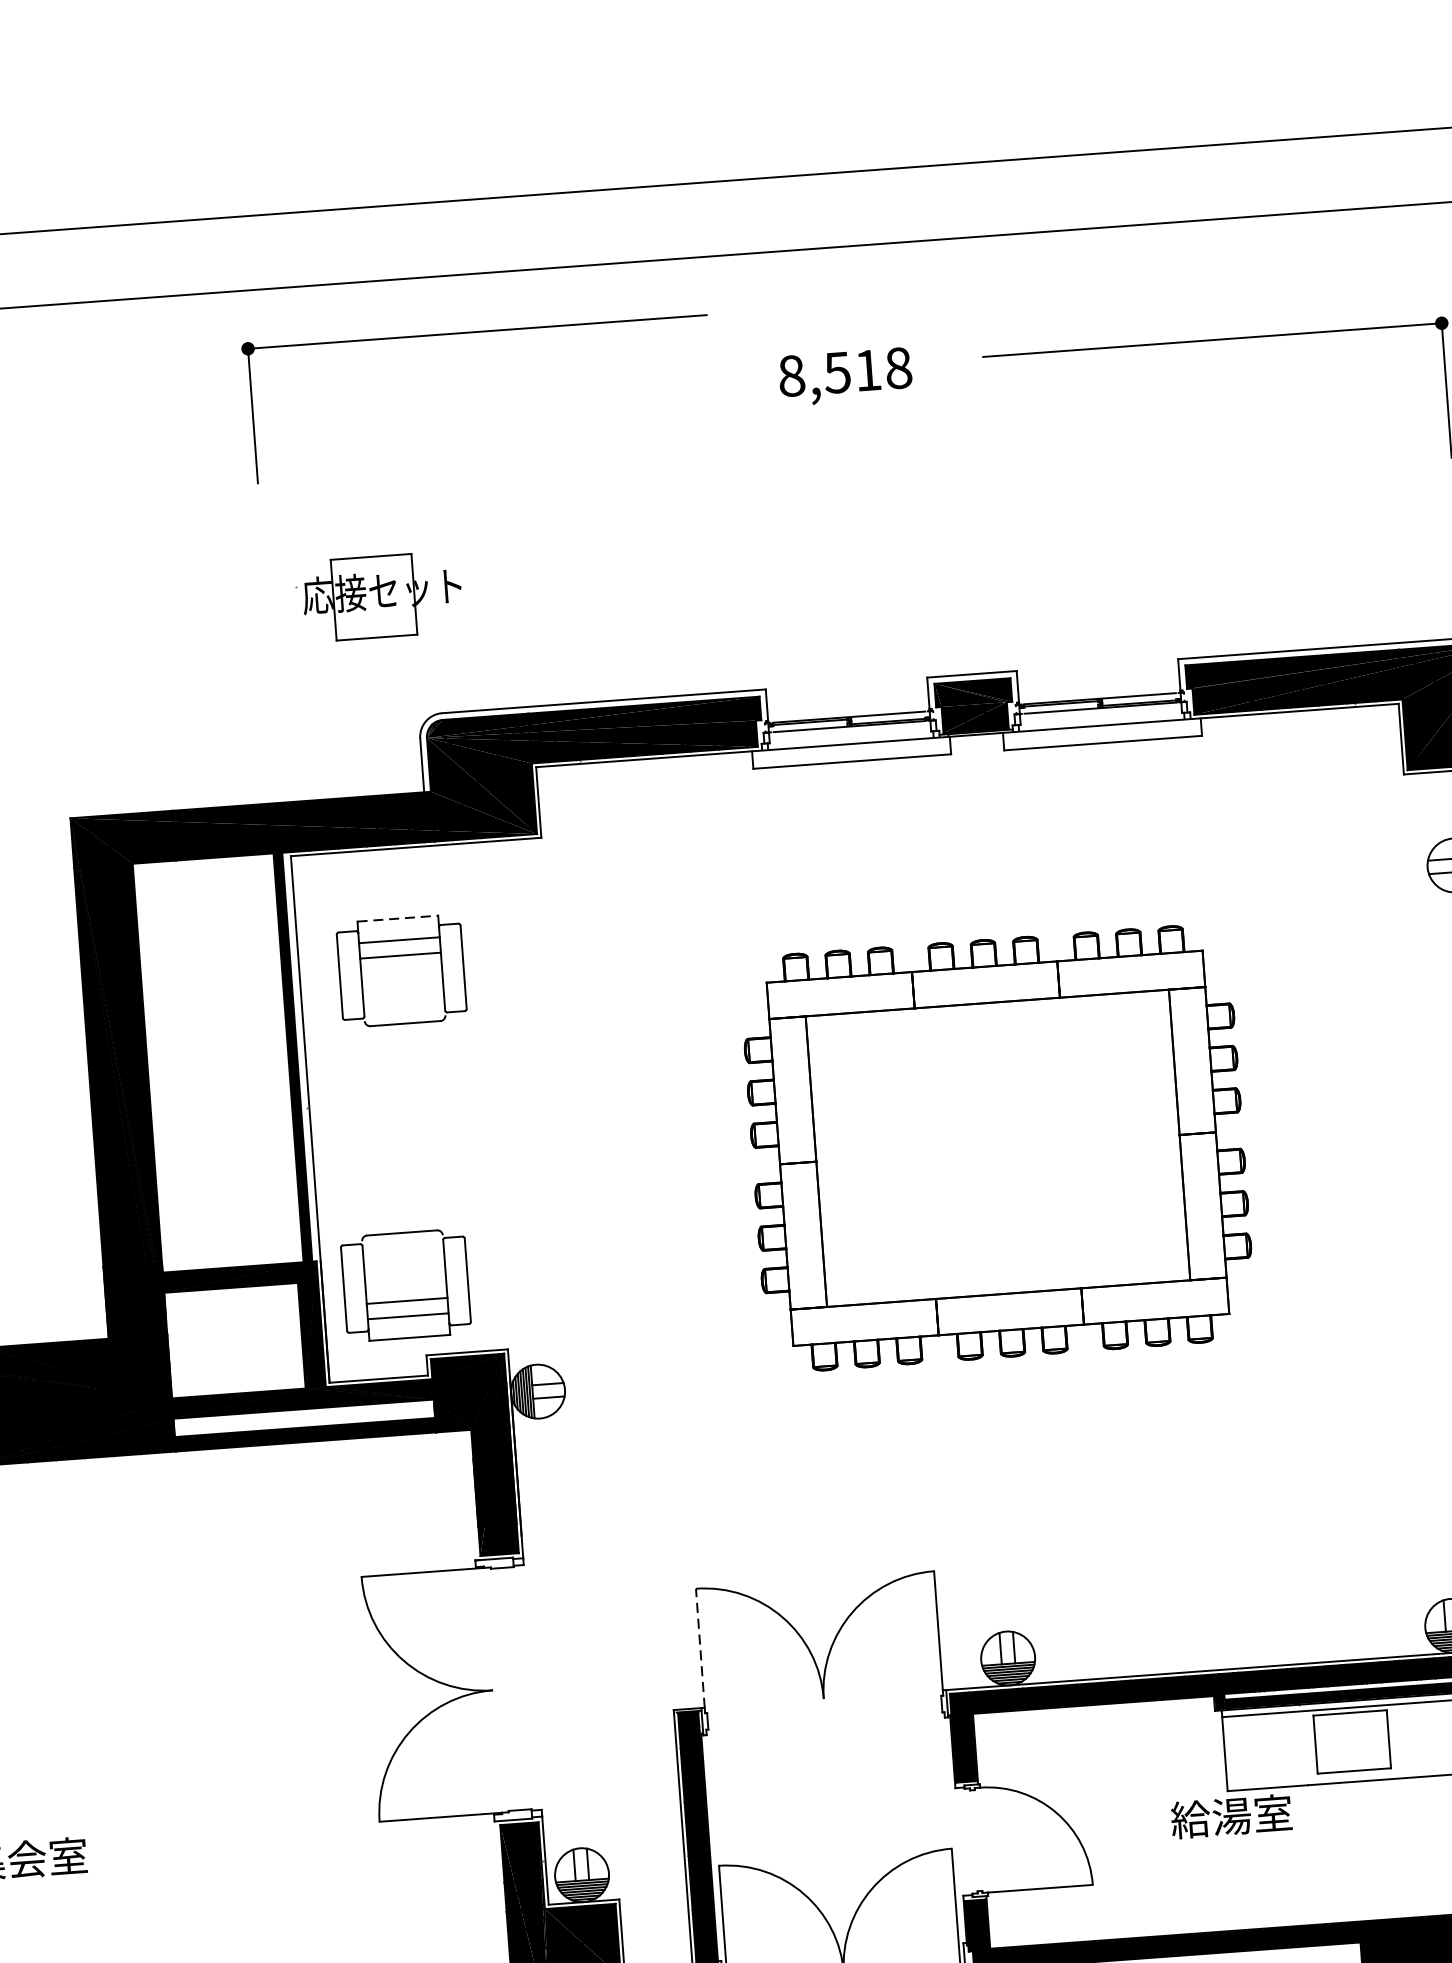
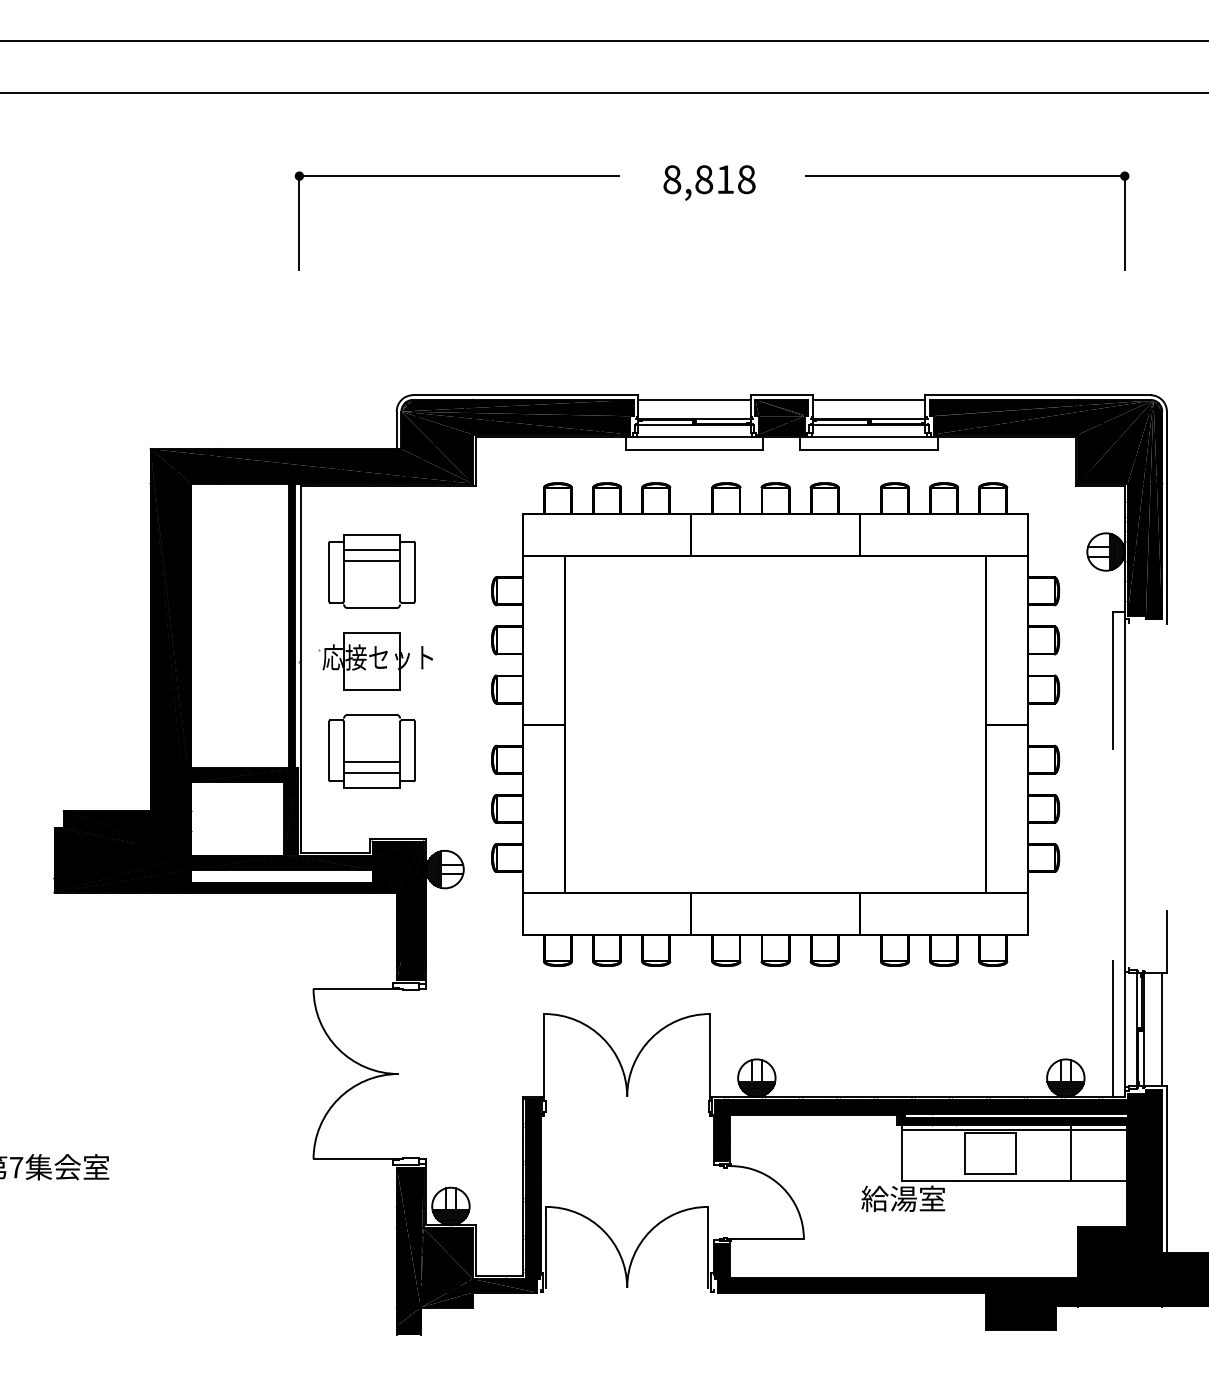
part: (473, 332) -> (456, 176), moved
text: (838, 372) -> (704, 179), 8,518 -> 8,818
part: (379, 596) -> (375, 661), moved
line: (1096, 671) -> (868, 399), added
line: (846, 689) -> (694, 399), added
line: (398, 919) -> (372, 535), dashed -> solid
part: (997, 1148) -> (775, 724), size x1.67
part: (405, 1285) -> (371, 751), moved
line: (700, 1646) -> (544, 1054), dashed -> solid

